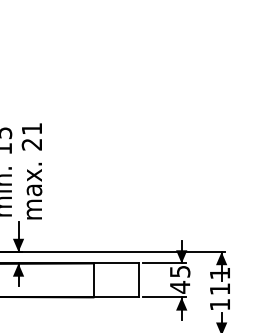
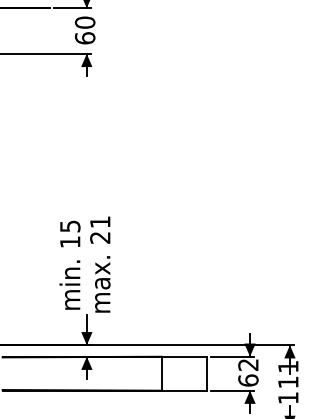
text: (180, 280) -> (248, 373), 45 -> 62

